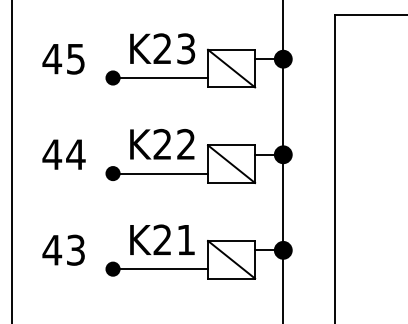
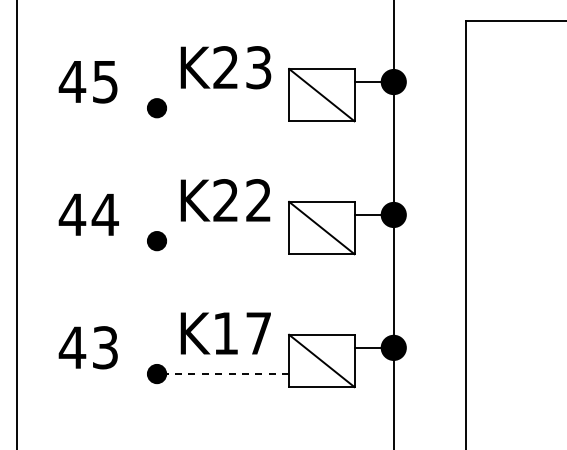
line: (163, 78) -> (227, 108), removed
line: (163, 173) -> (227, 241), removed
text: (173, 239) -> (241, 332), K21 -> K17
line: (163, 269) -> (227, 374), solid -> dashed

